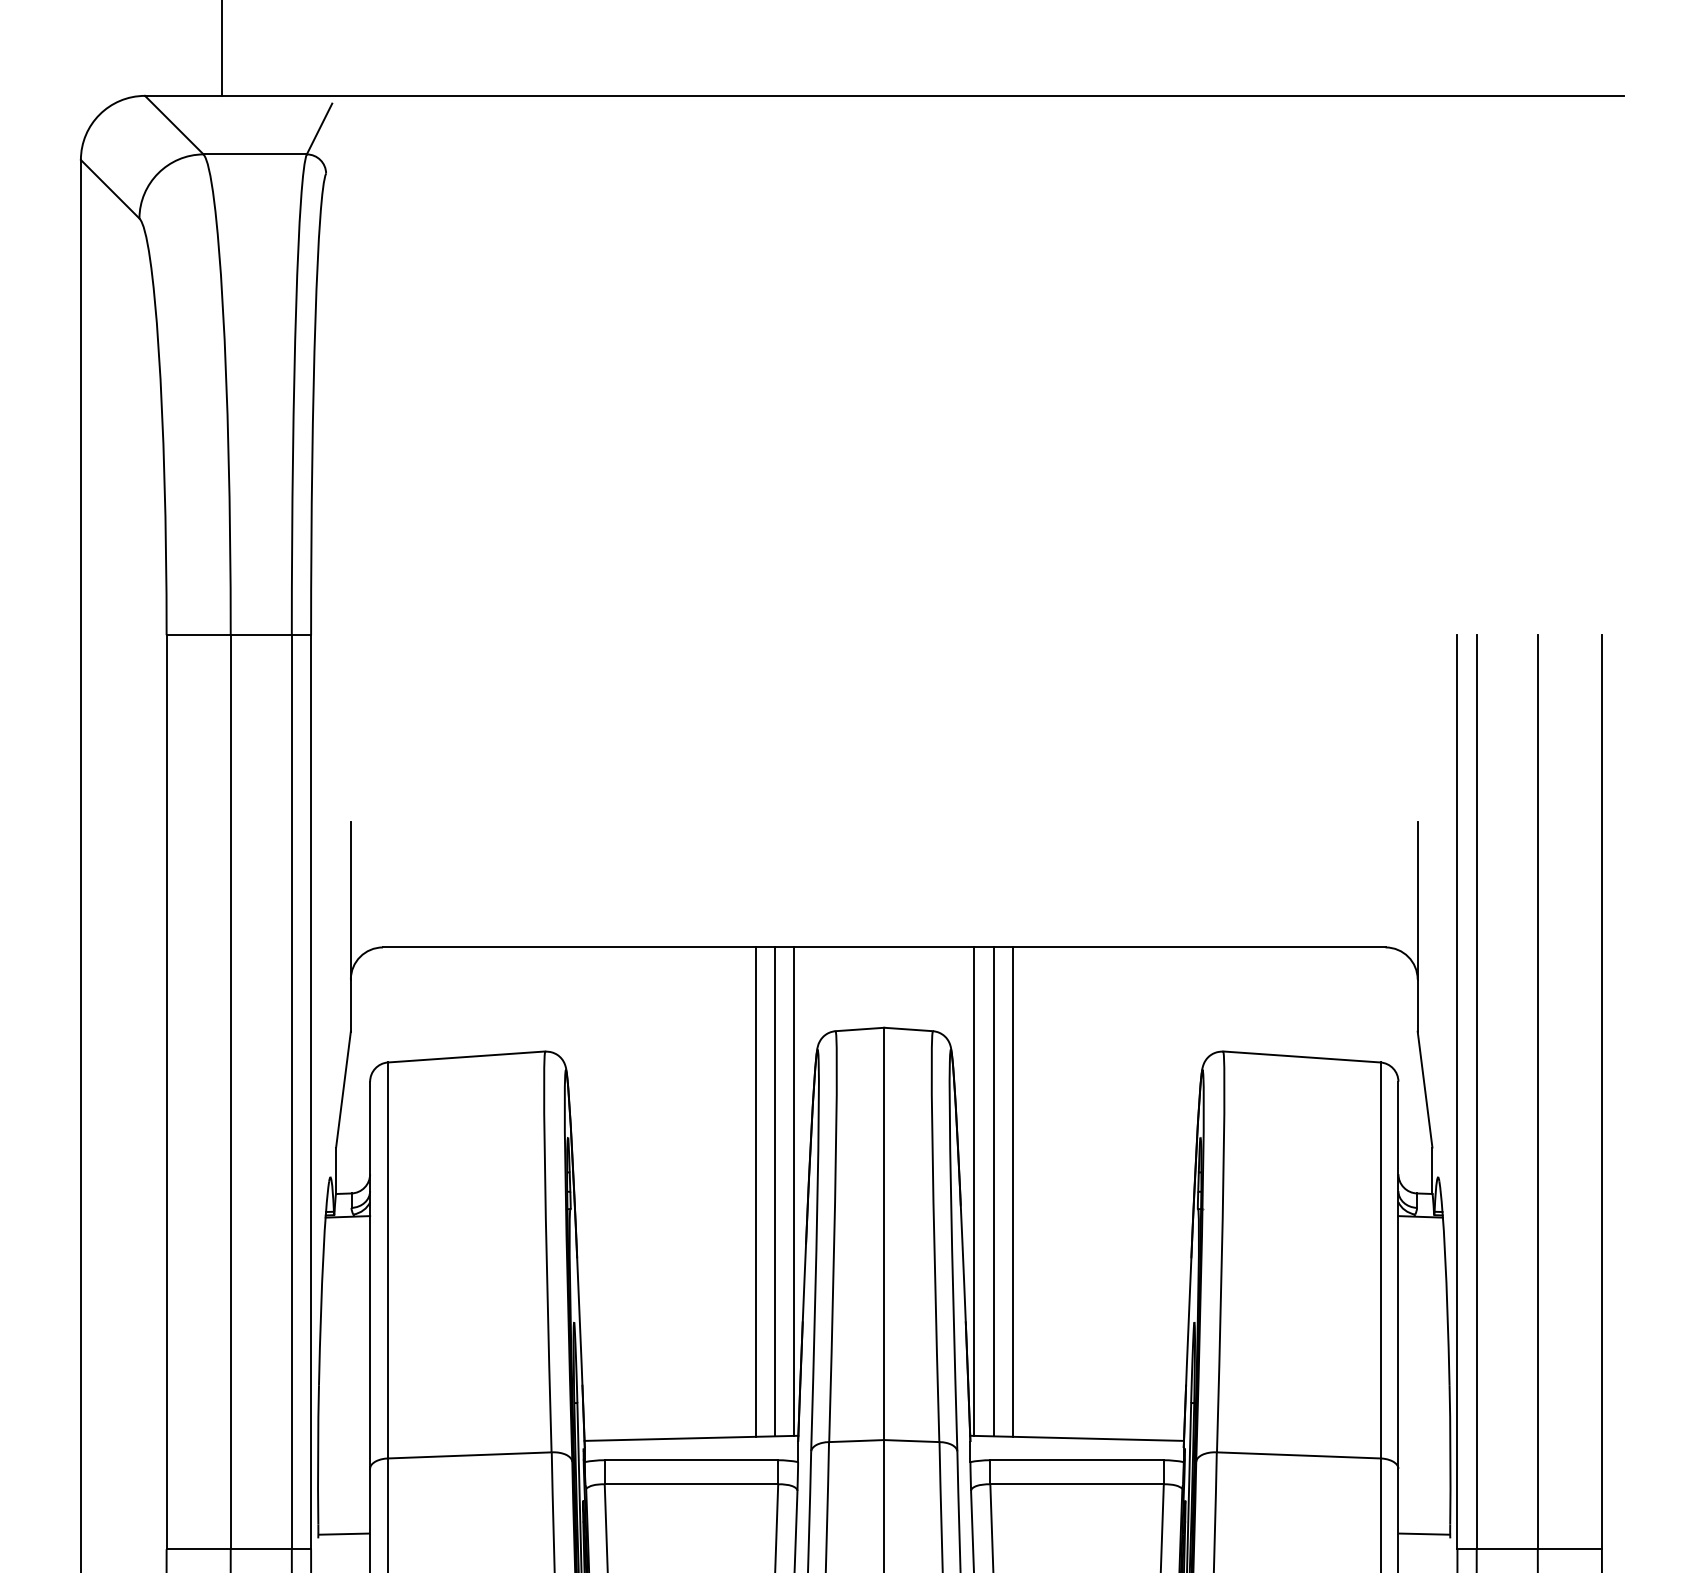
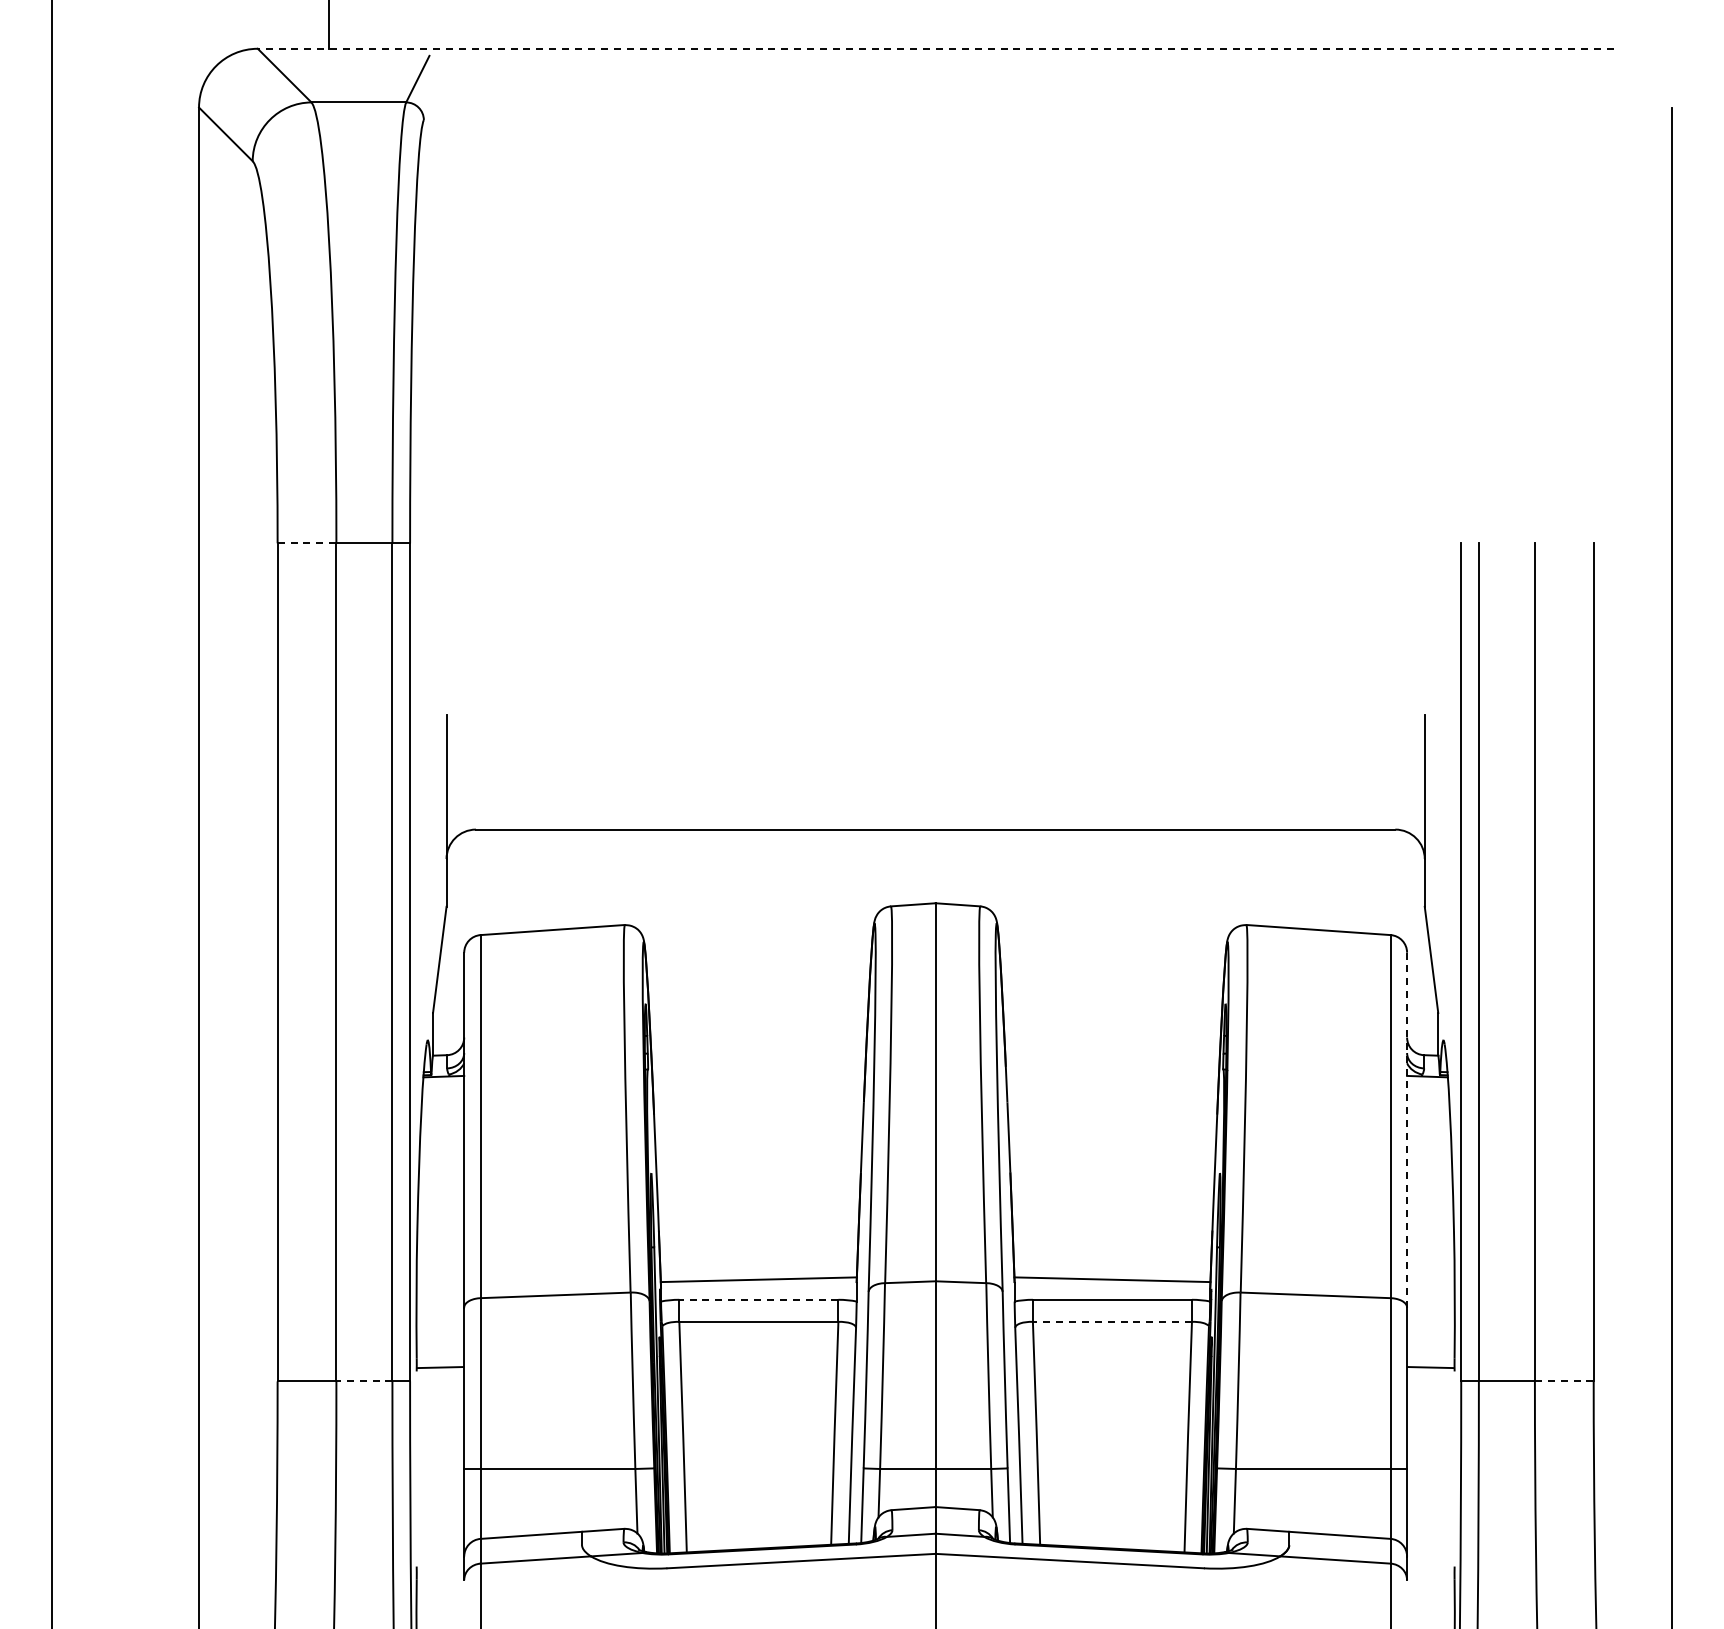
line: (884, 95) -> (935, 48), solid -> dashed
line: (199, 635) -> (307, 543), solid -> dashed
line: (755, 1191) -> (817, 1053), removed
line: (775, 1191) -> (835, 1053), removed
line: (794, 1191) -> (853, 1053), removed
line: (974, 1191) -> (1018, 1053), removed
line: (993, 1191) -> (1035, 1053), removed
line: (1012, 1191) -> (1053, 1053), removed
line: (1398, 1274) -> (1407, 1129), solid -> dashed
line: (691, 1459) -> (758, 1299), solid -> dashed
line: (1077, 1483) -> (1112, 1321), solid -> dashed
line: (260, 1549) -> (363, 1381), solid -> dashed
line: (1570, 1549) -> (1564, 1381), solid -> dashed

